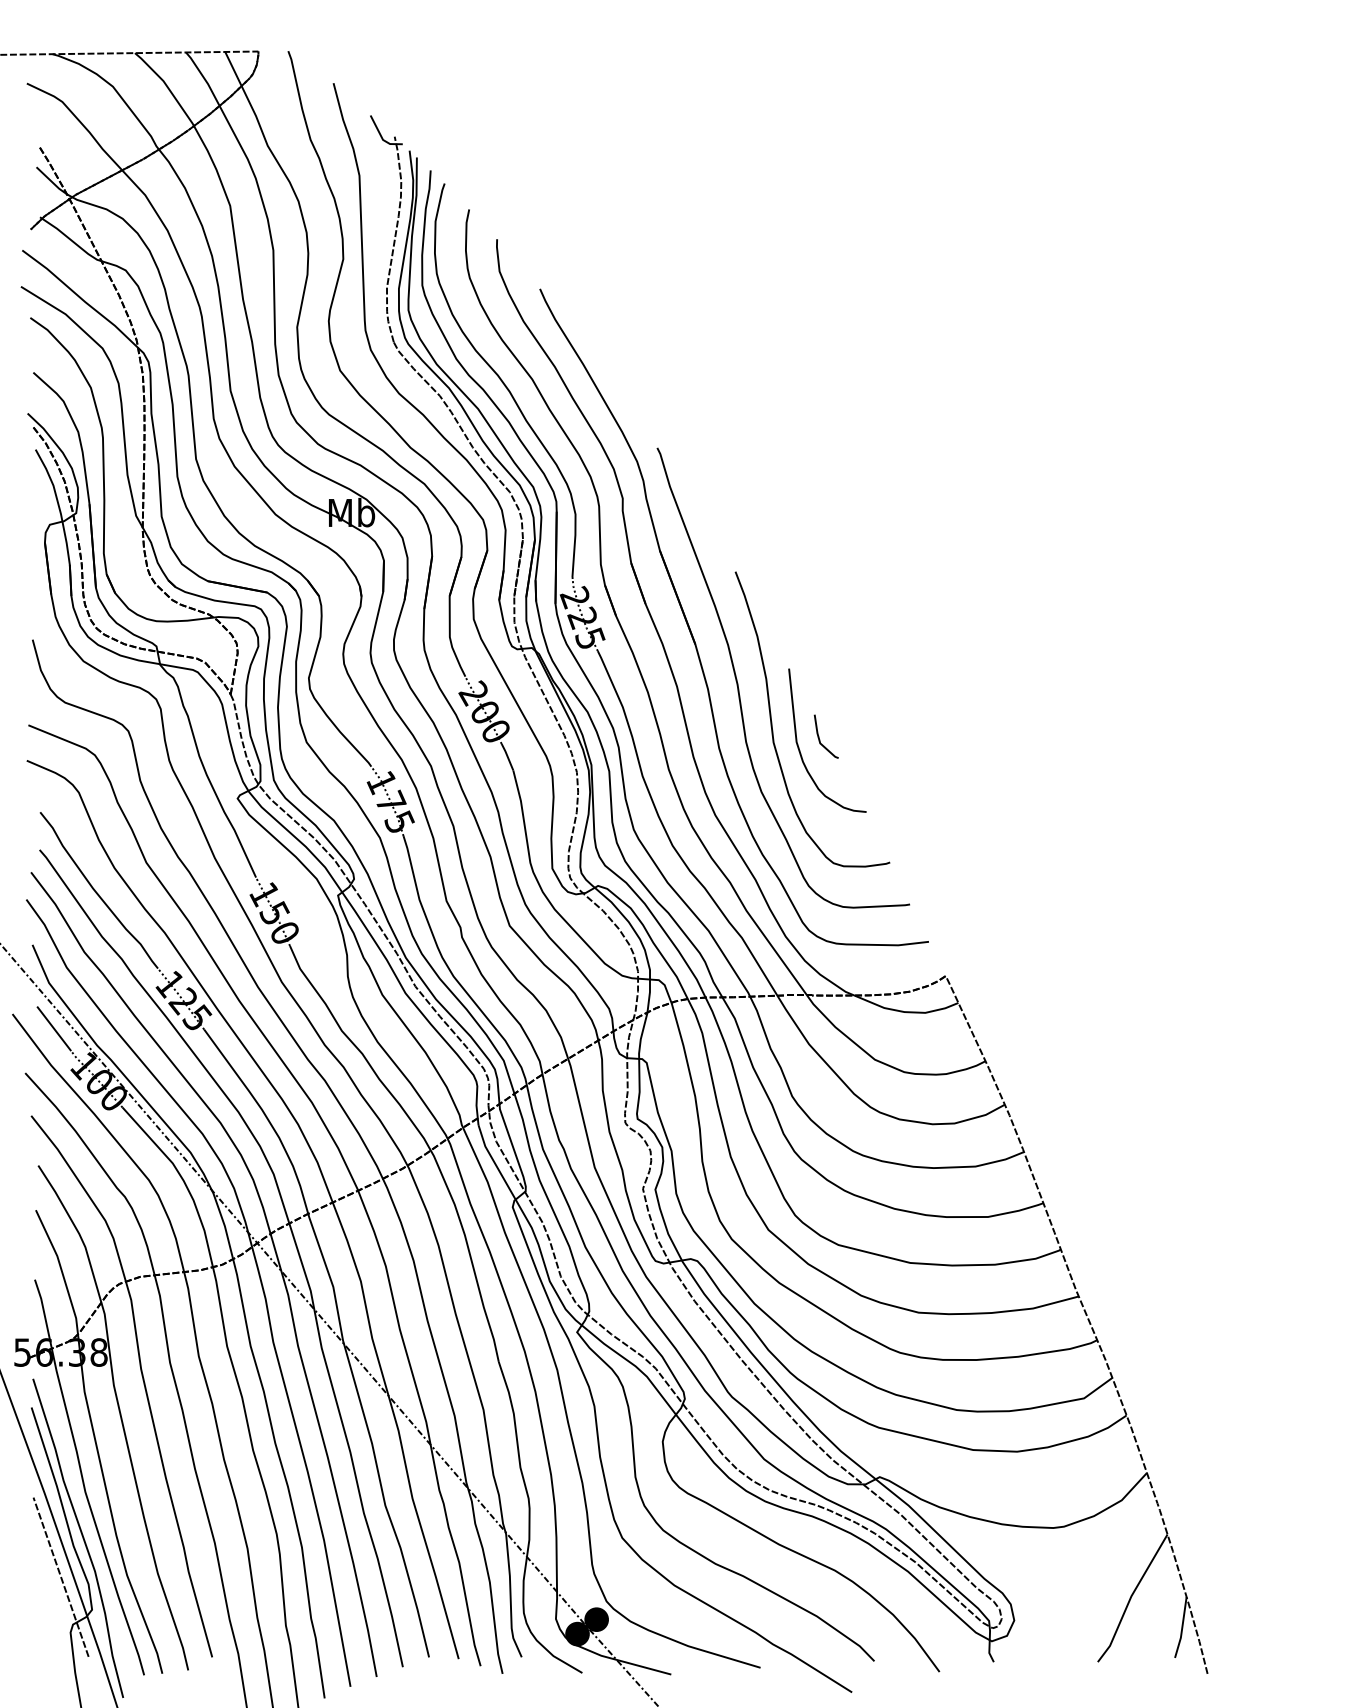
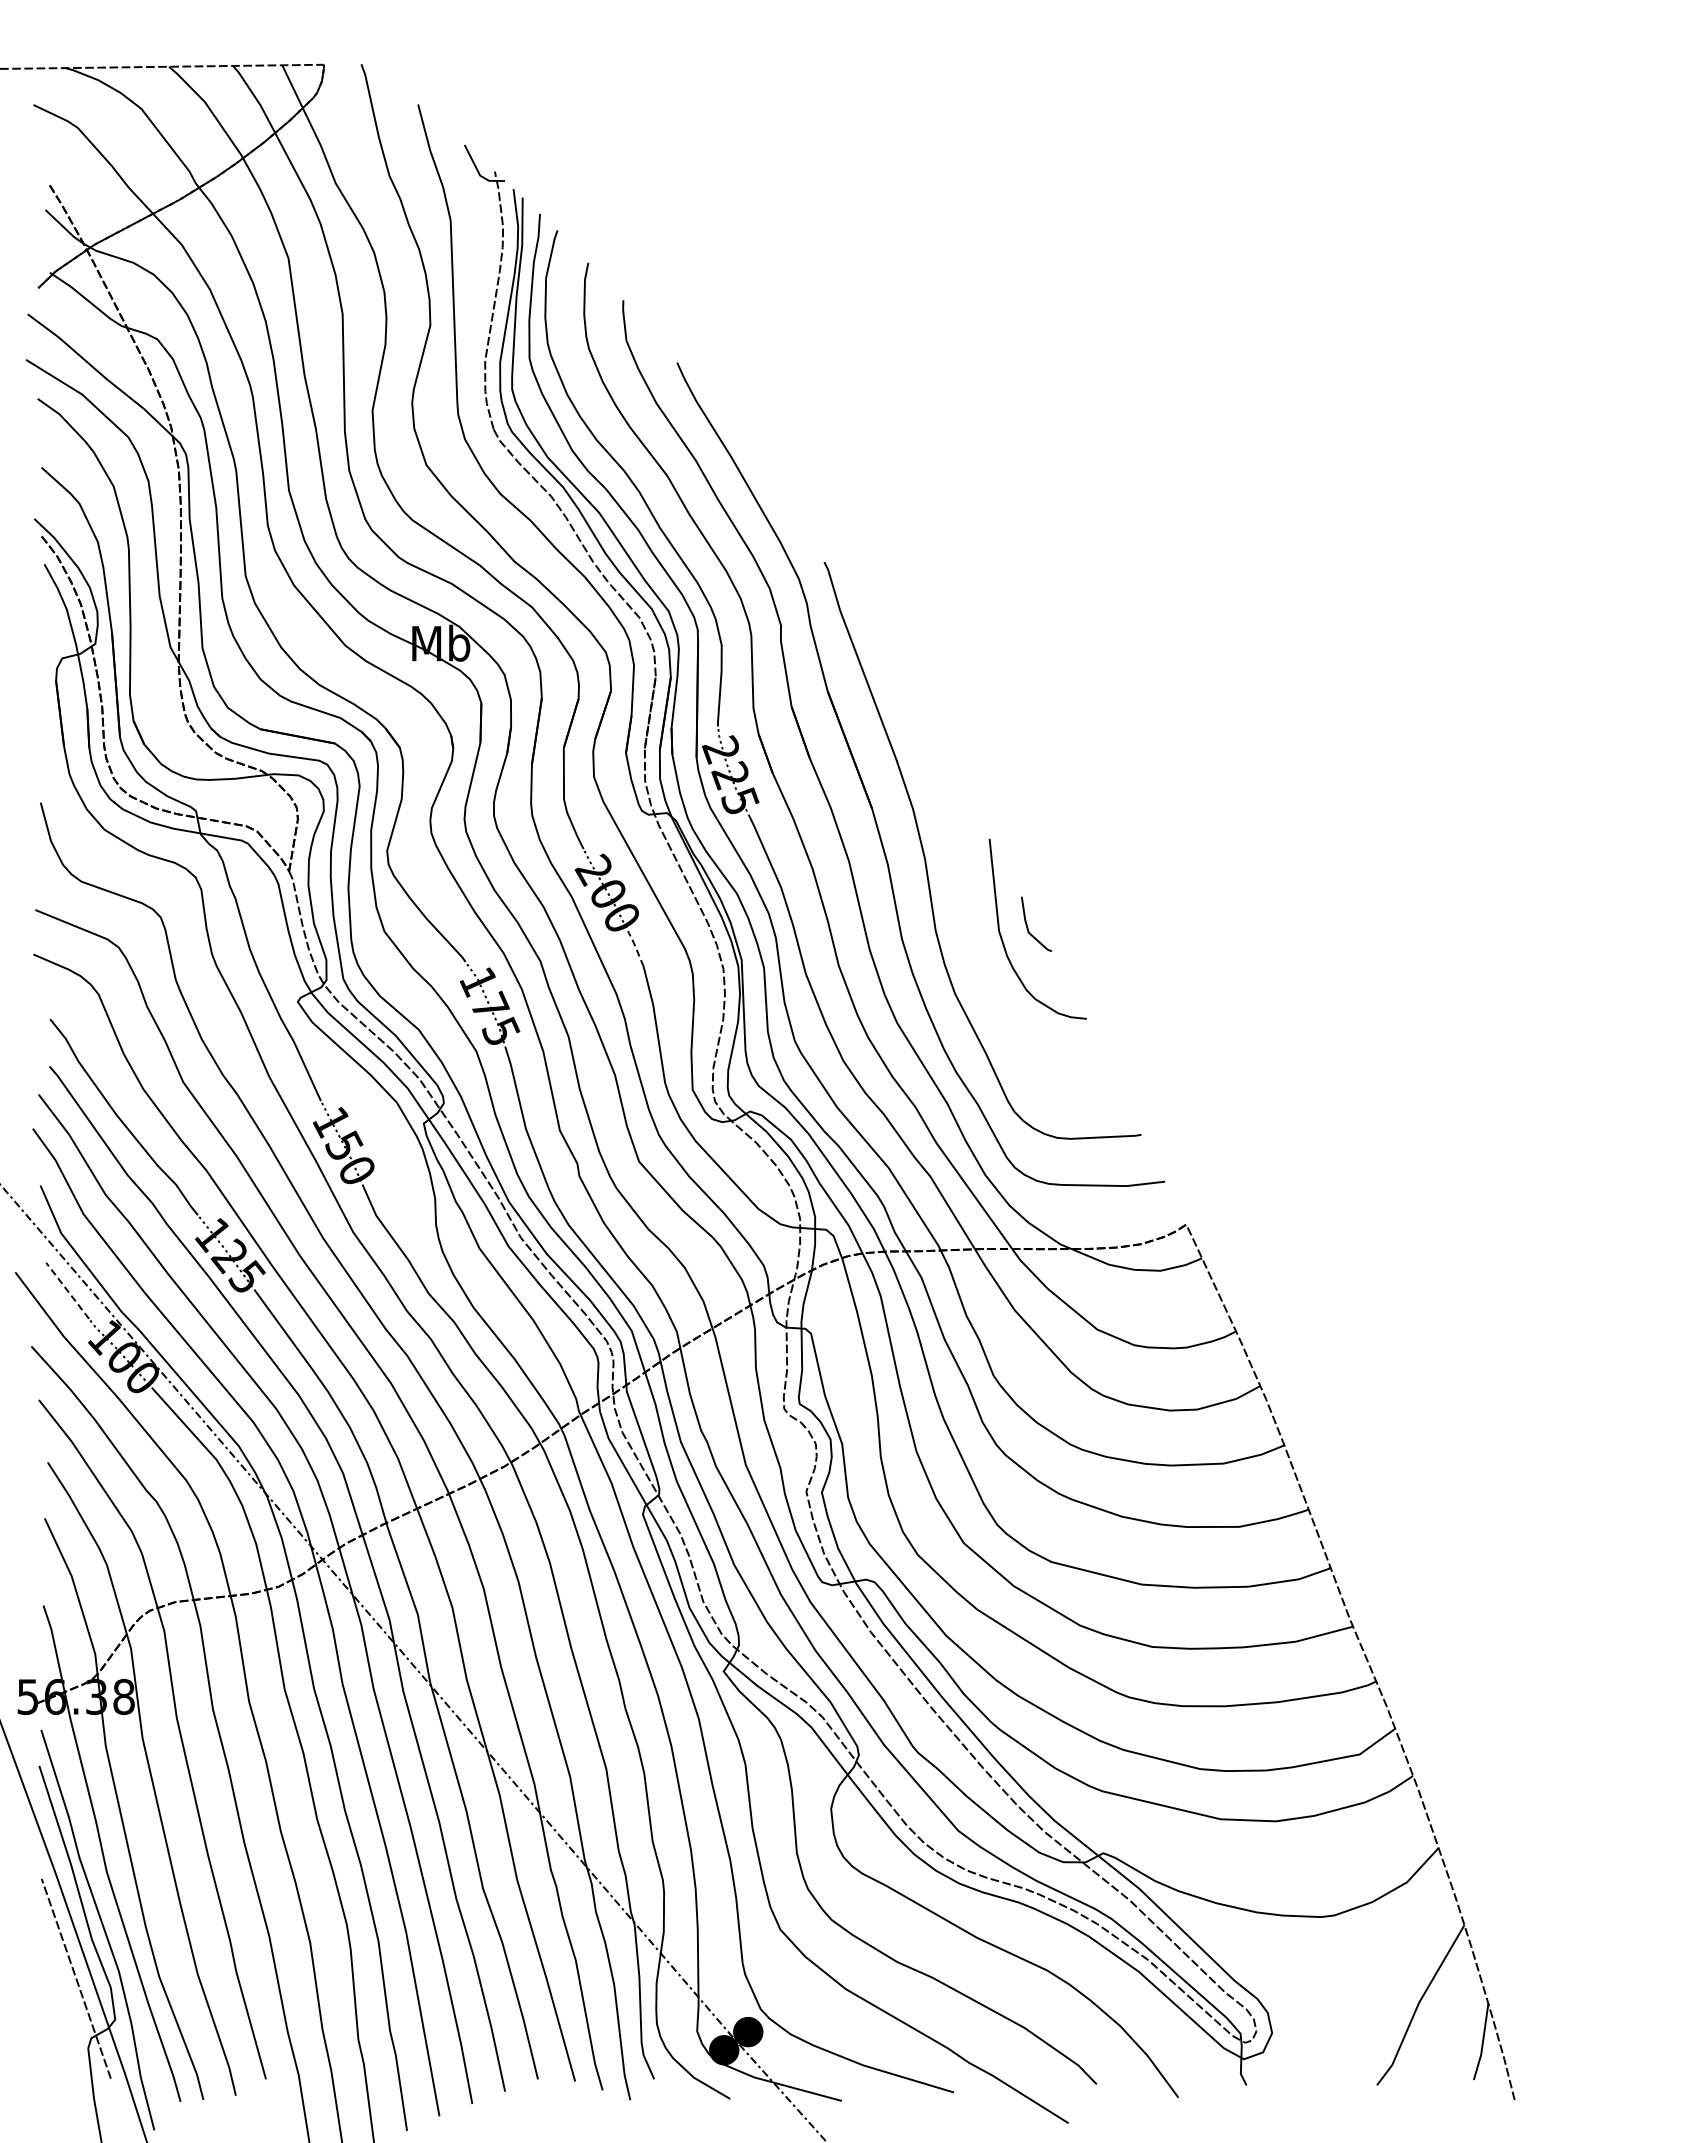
curve: (772, 721) -> (968, 905), removed
line: (507, 756) -> (636, 949), solid -> dashed
line: (54, 1028) -> (67, 1290), solid -> dashed

